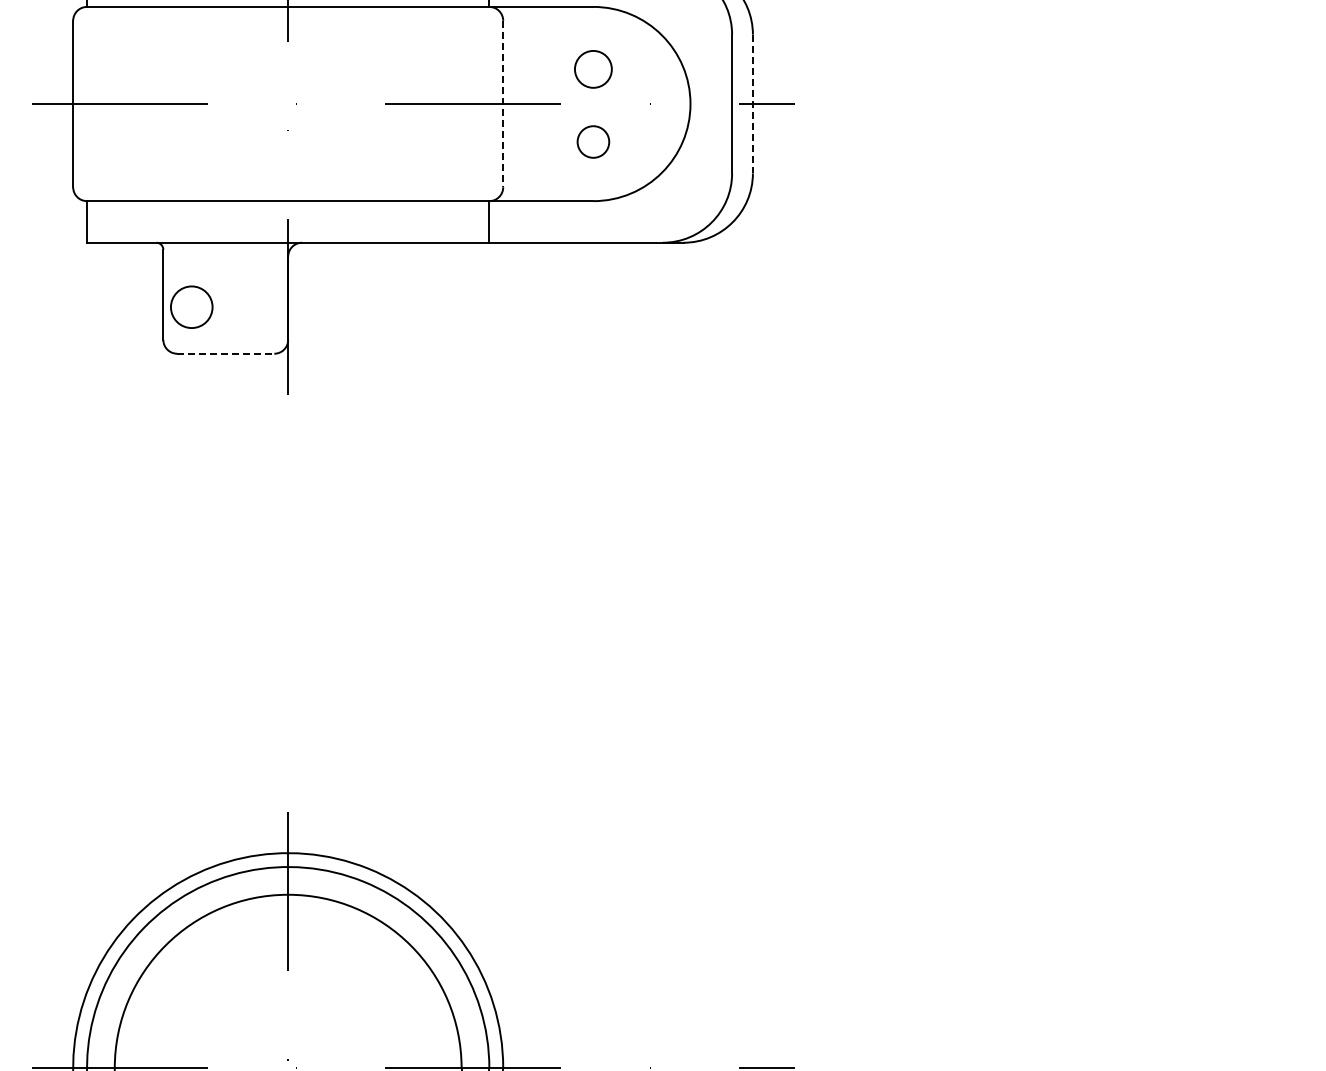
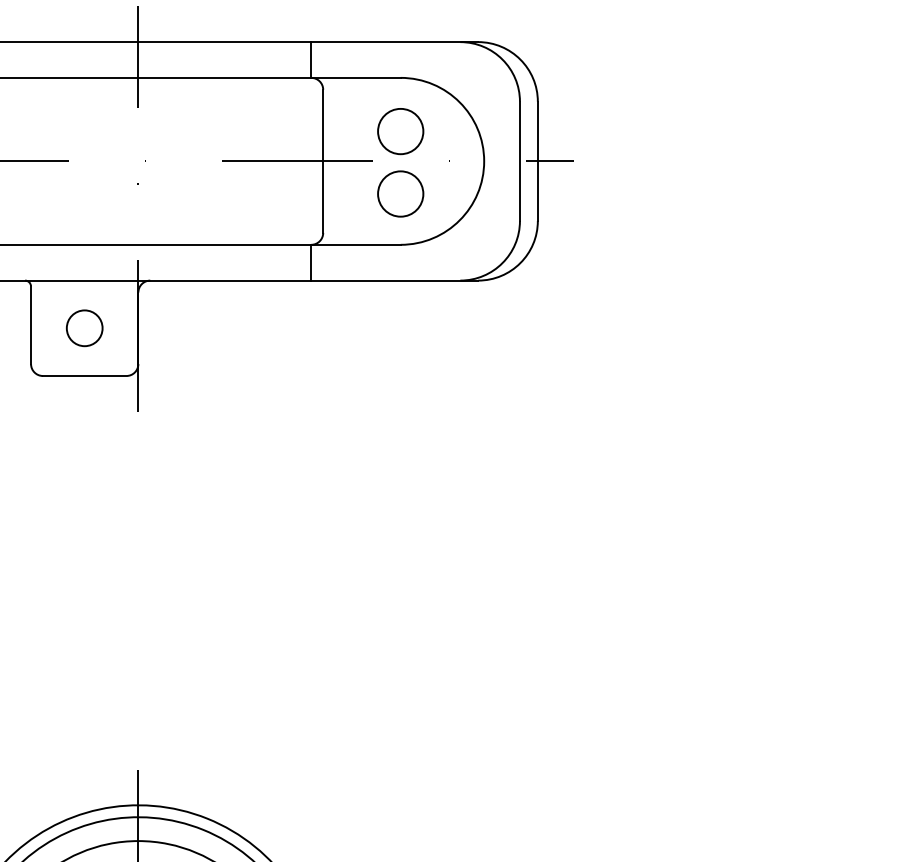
circle: (593, 69) -> (400, 131), size x1.43
line: (503, 104) -> (323, 161), dashed -> solid
line: (752, 104) -> (537, 161), dashed -> solid
circle: (593, 141) -> (400, 193), size x1.67
circle: (191, 306) -> (84, 327), moved
line: (225, 353) -> (84, 375), dashed -> solid

